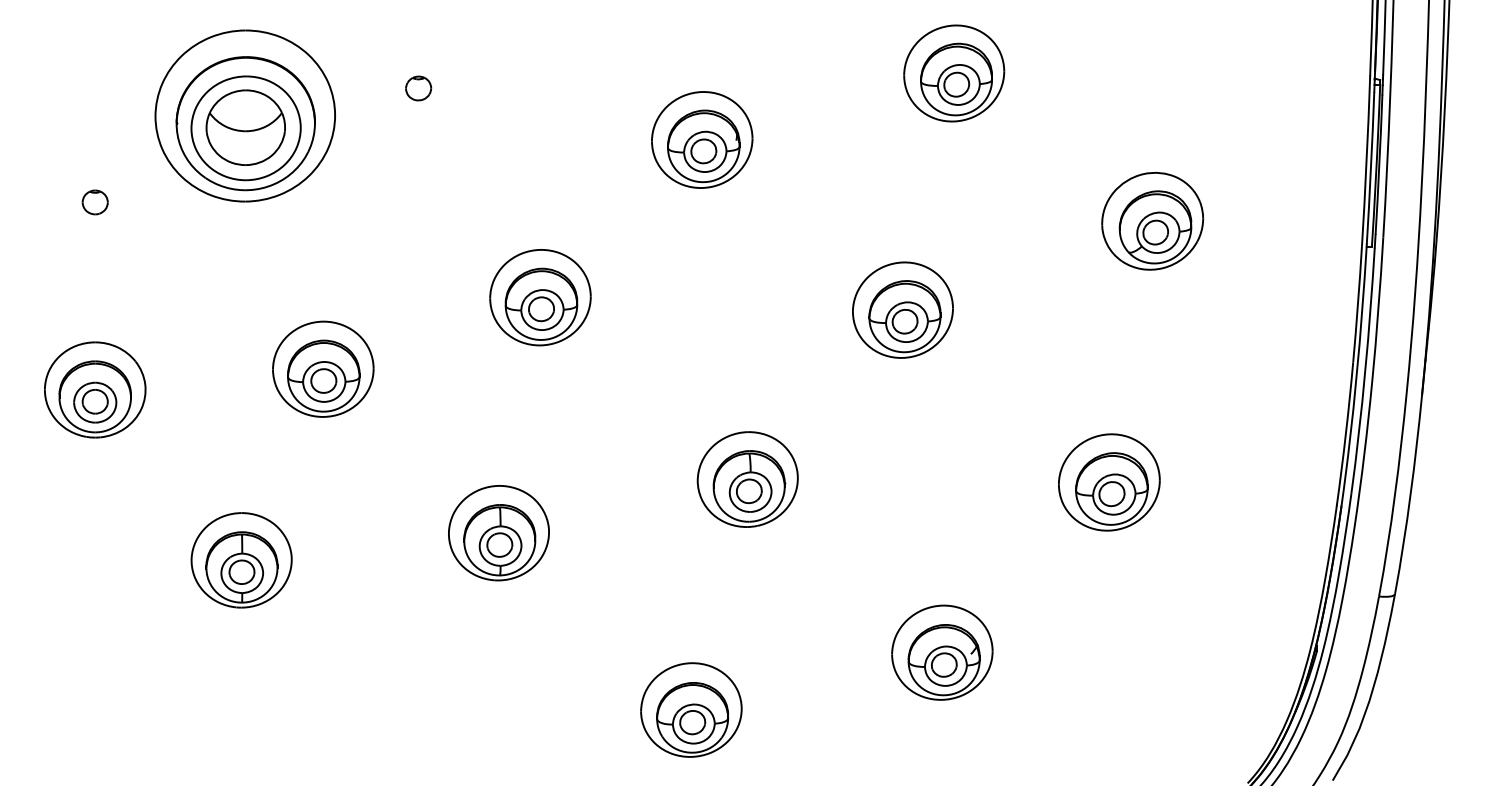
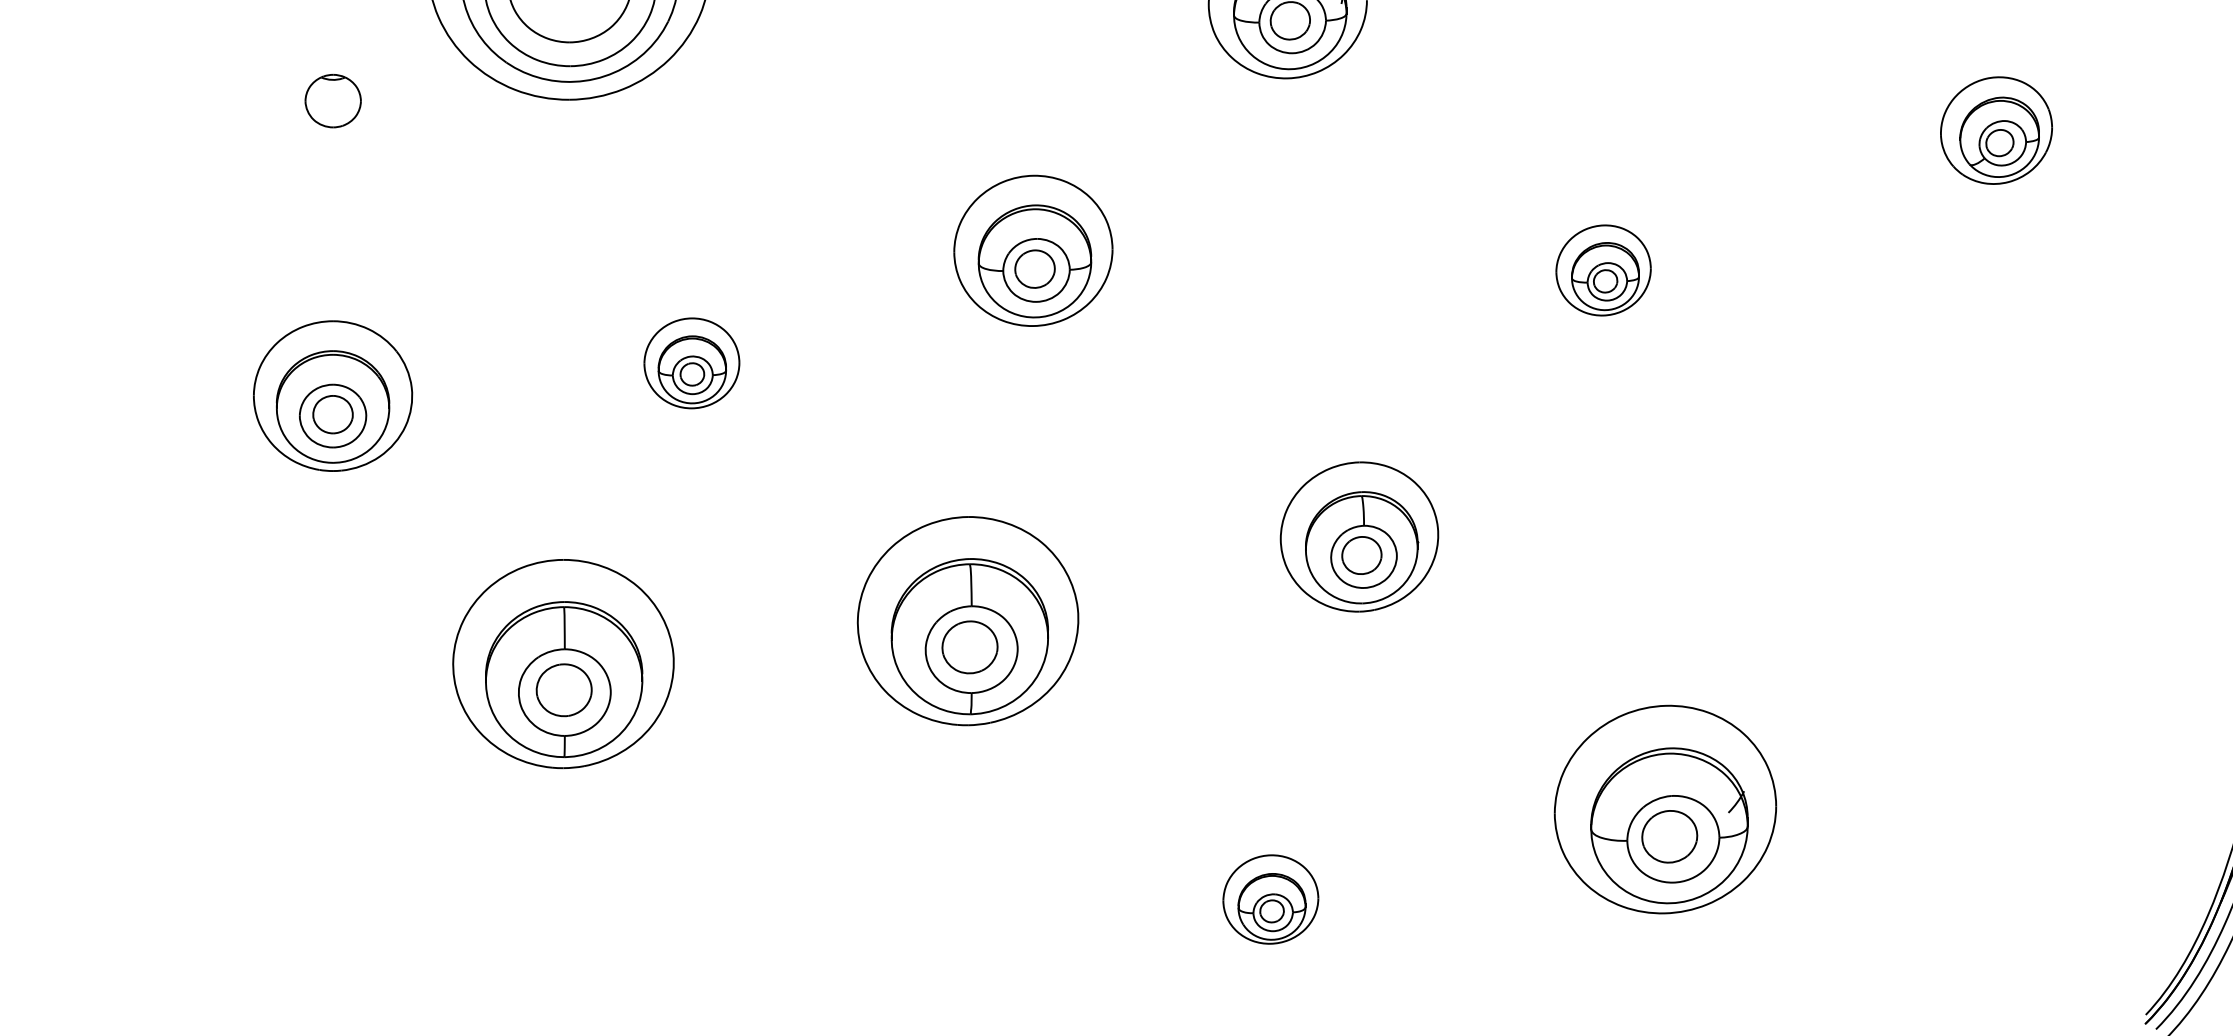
part: (94, 202) -> (331, 101), size x1.4
part: (1152, 220) -> (1996, 129), size x0.7
part: (902, 309) -> (1602, 269), size x0.6
part: (323, 368) -> (692, 362), size x0.6
part: (1109, 482) -> (1928, 541), removed
part: (498, 533) -> (967, 621), size x1.4
part: (241, 560) -> (563, 664), size x1.4
part: (942, 652) -> (1665, 809), size x1.4
part: (691, 709) -> (1270, 898), size x0.6

